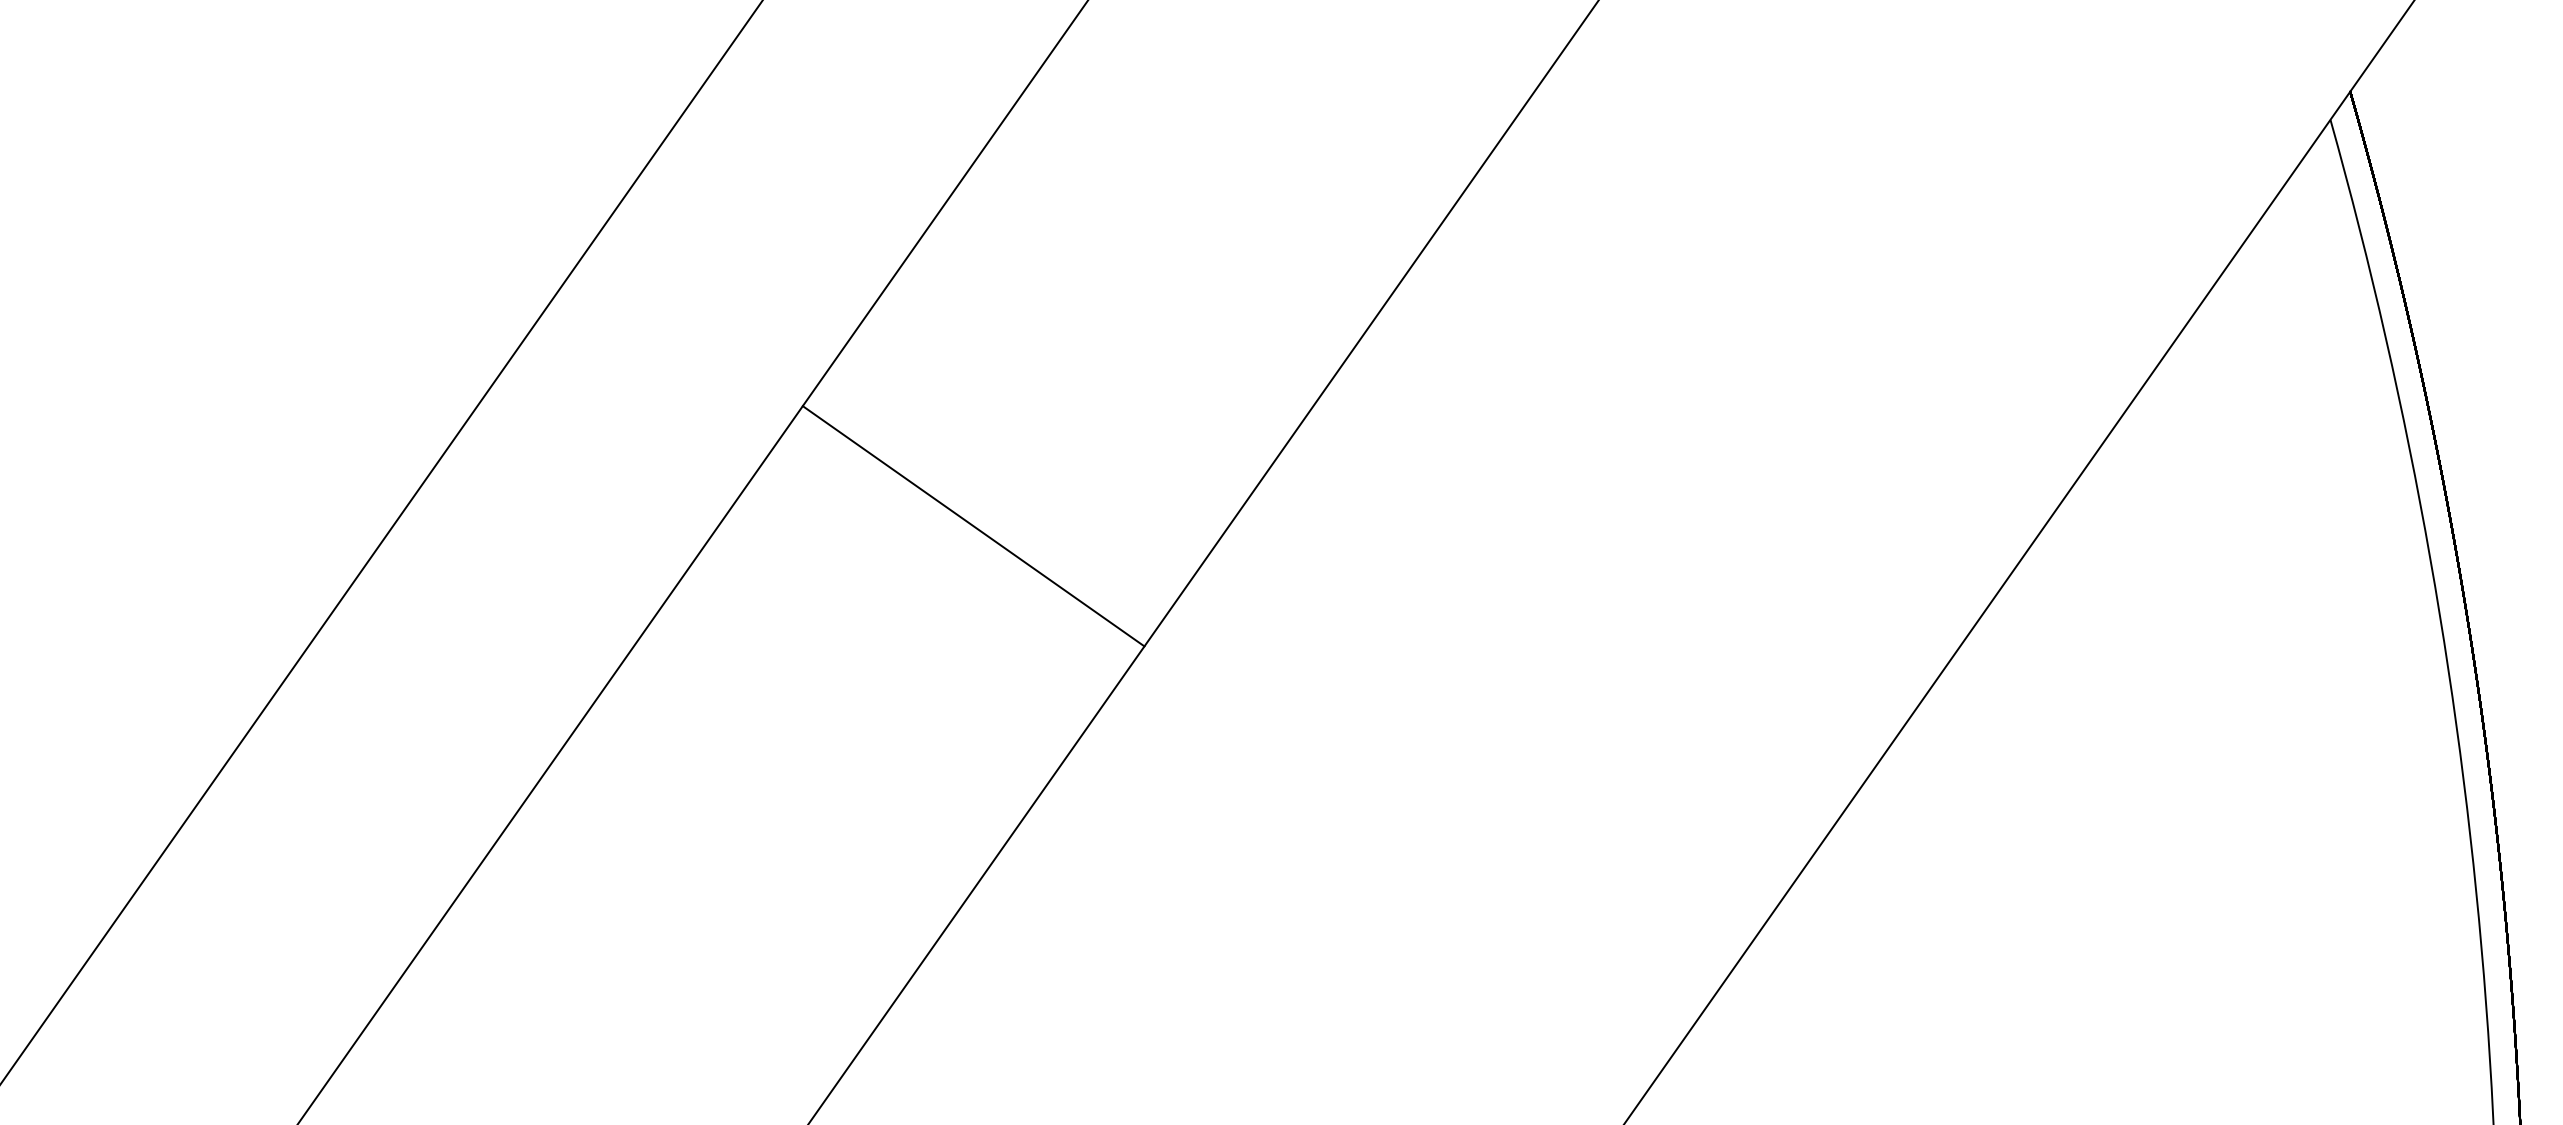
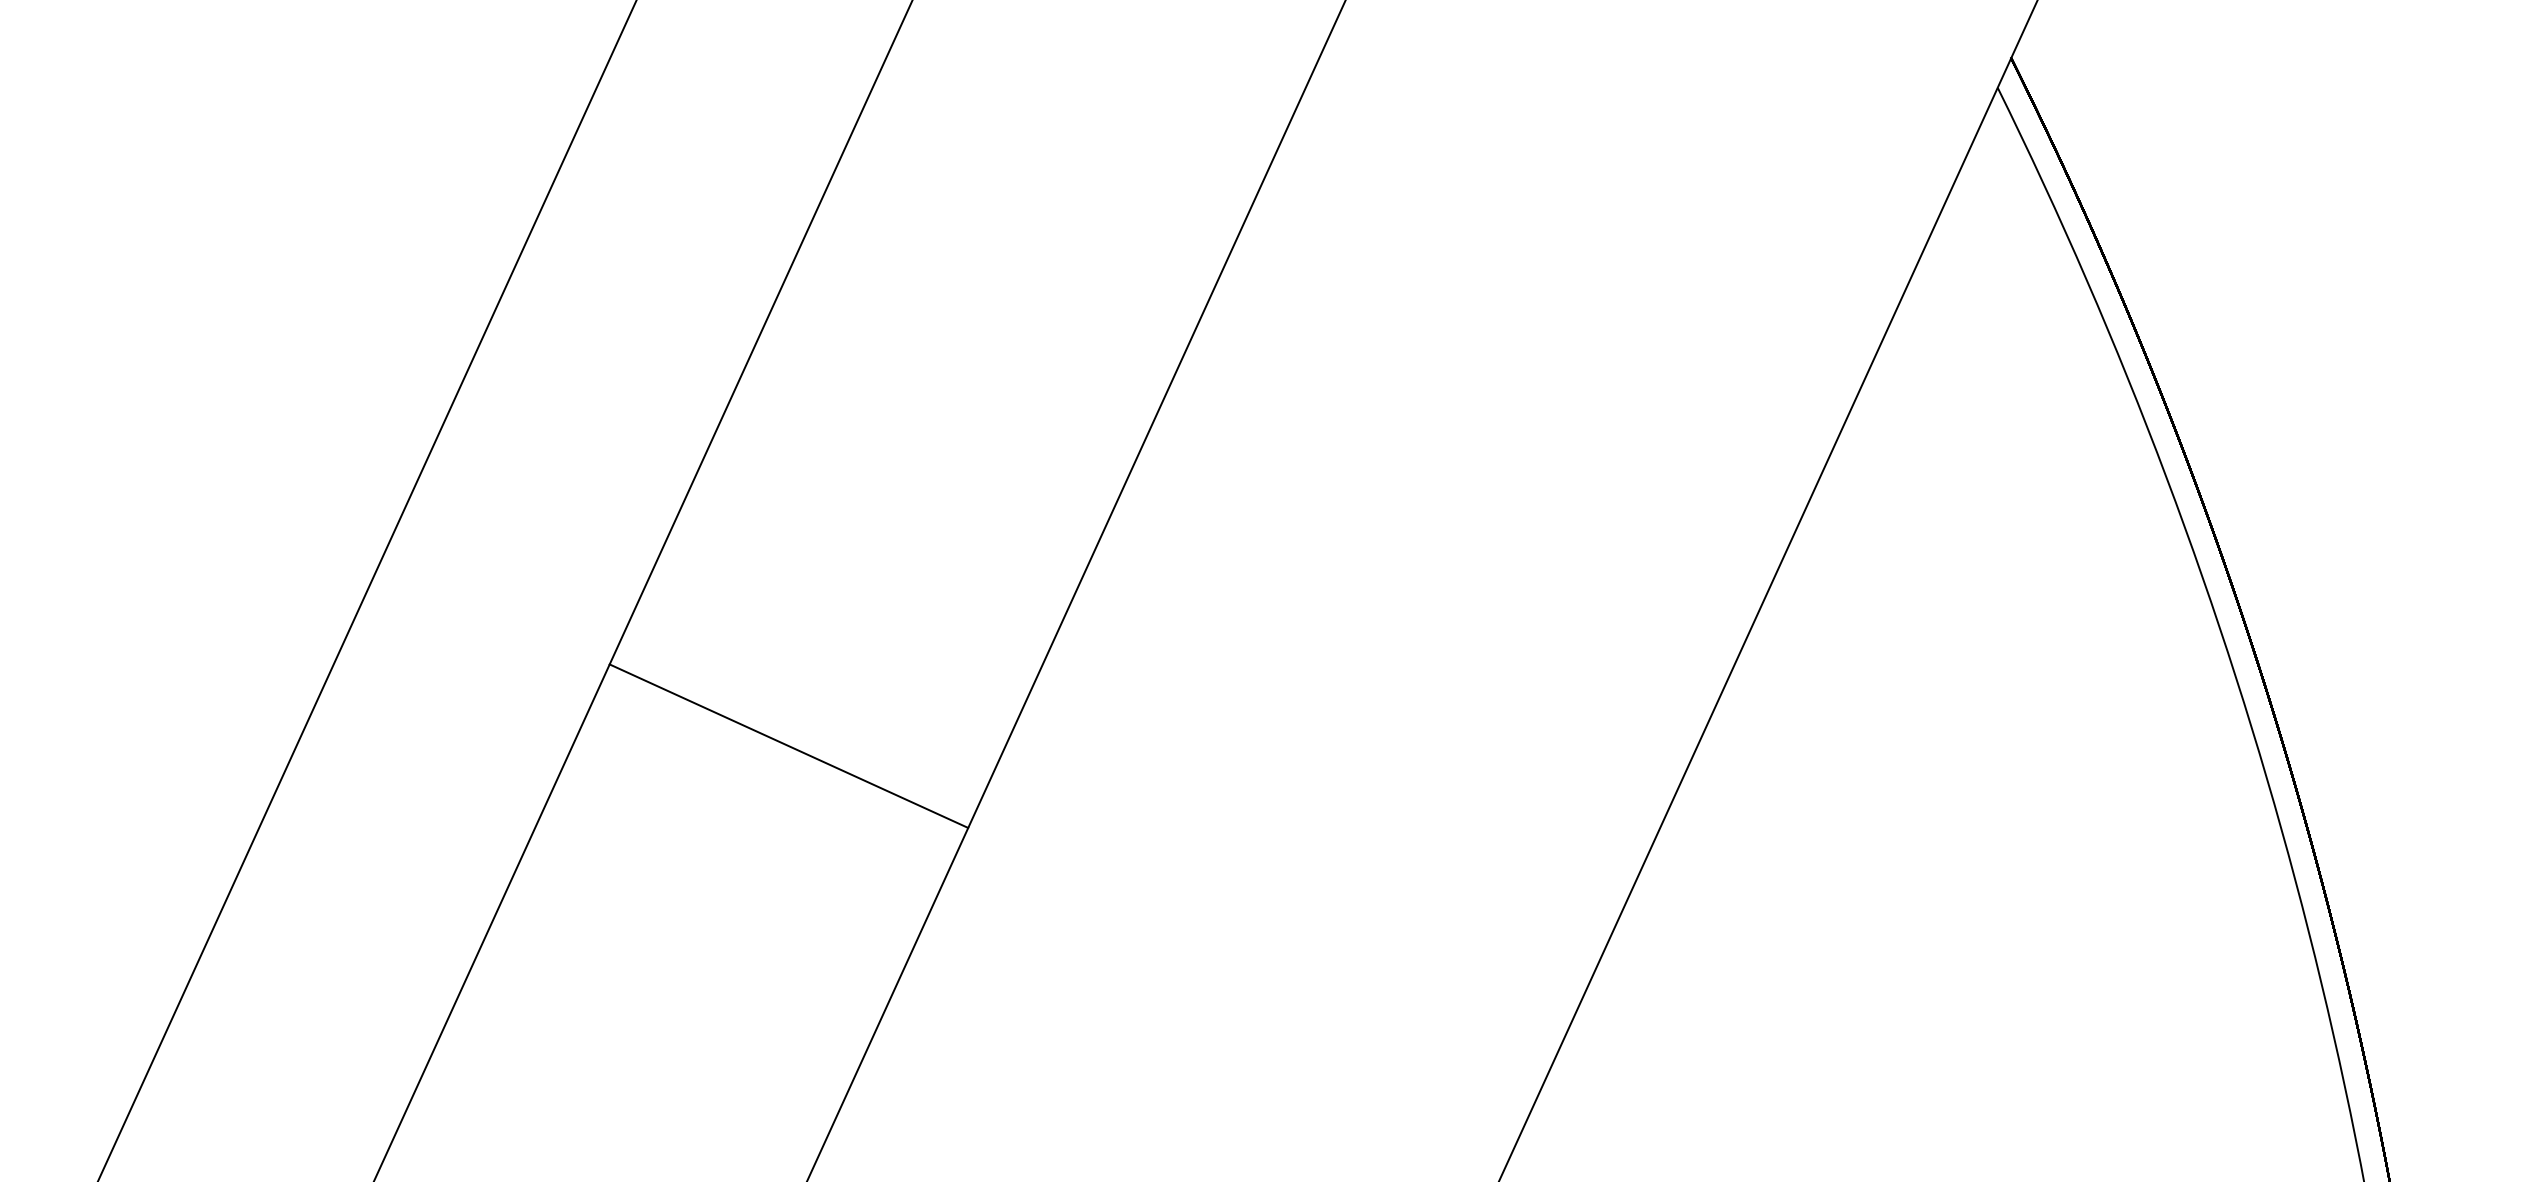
line: (973, 525) -> (788, 745), moved

